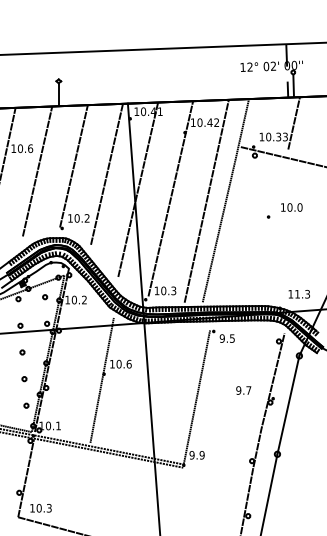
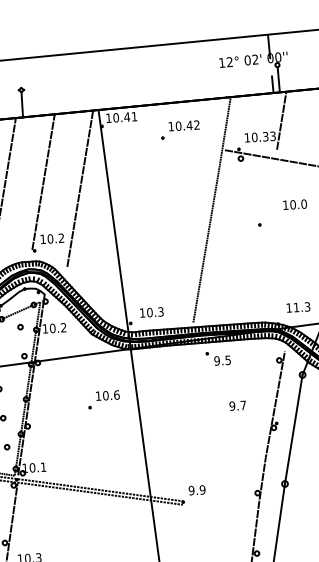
line: (138, 189) -> (115, 203), removed
line: (170, 198) -> (151, 211), removed
line: (206, 200) -> (190, 210), removed
text: (291, 207) -> (294, 204), moved
line: (101, 379) -> (87, 413), removed
text: (243, 390) -> (237, 405), moved
line: (196, 396) -> (192, 426), removed

